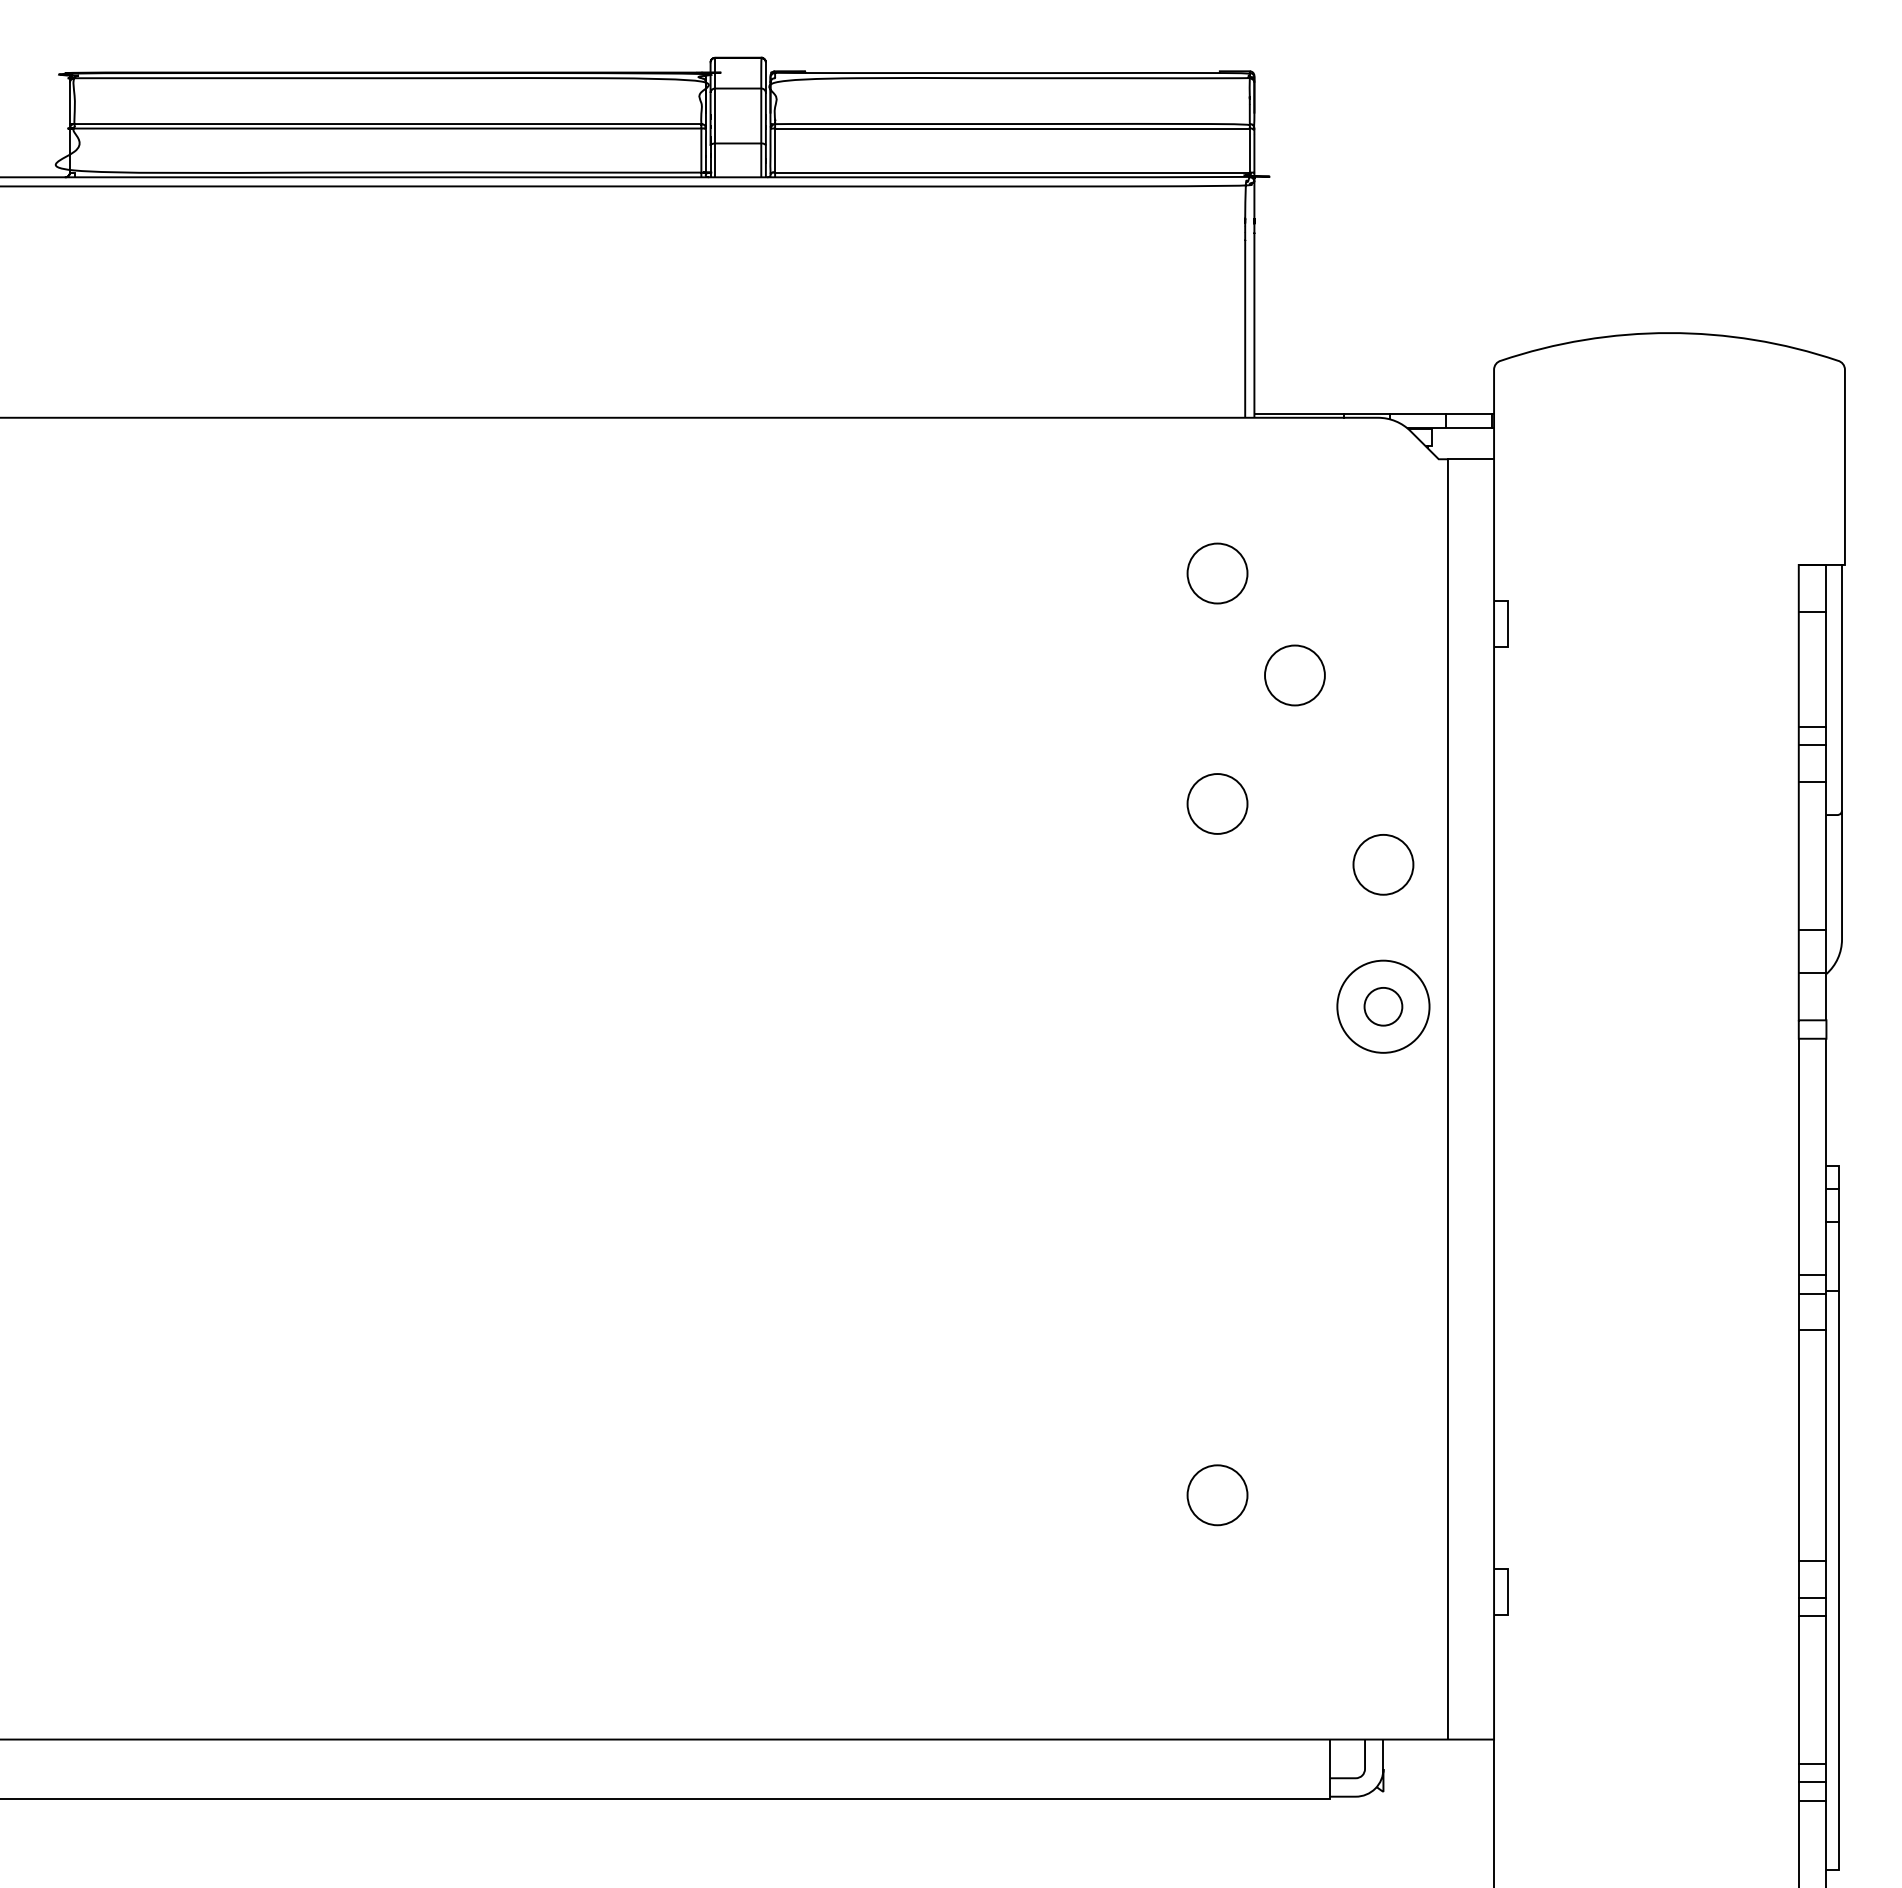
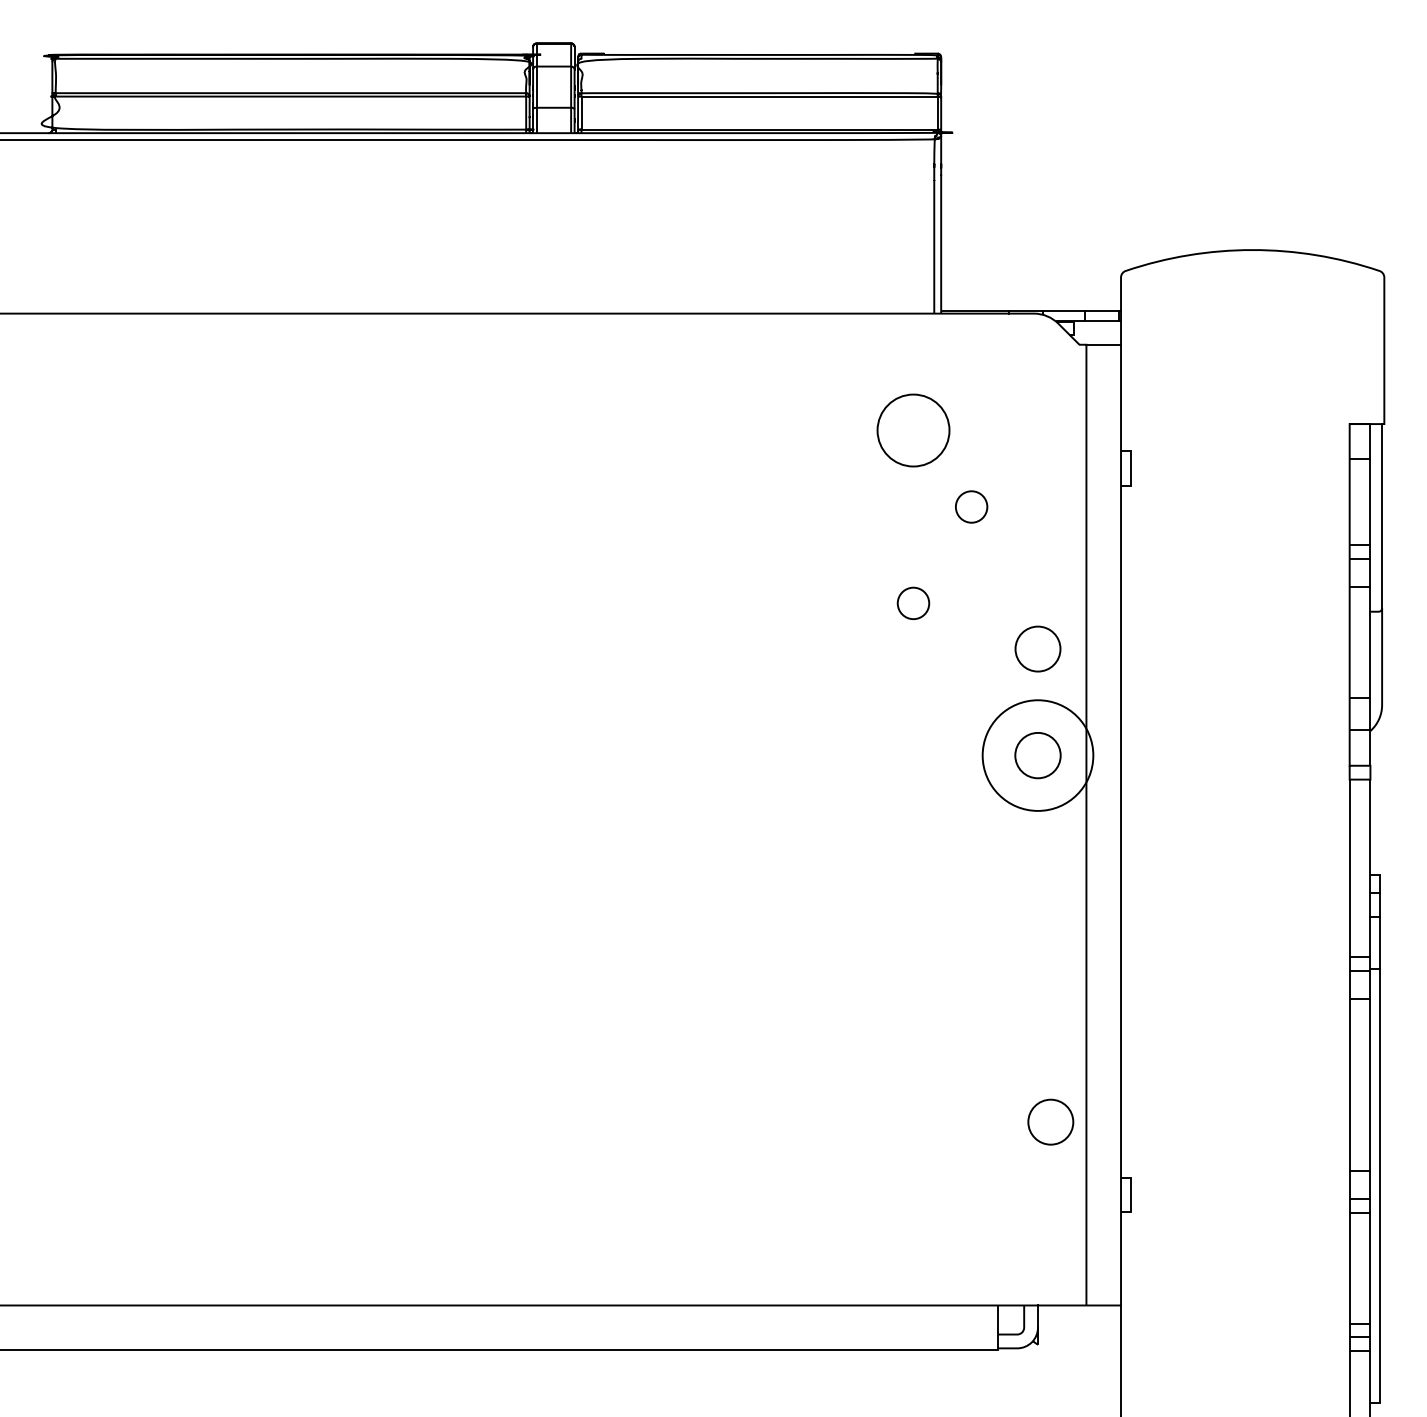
circle: (1217, 573) -> (913, 430), size x1.6
circle: (1294, 675) -> (971, 507), size x0.7
circle: (1217, 803) -> (913, 603), size x0.7
circle: (1383, 1006) -> (1038, 755), size x1.6
circle: (1383, 1006) -> (1038, 755), size x1.6
circle: (1217, 1495) -> (1050, 1122), moved

